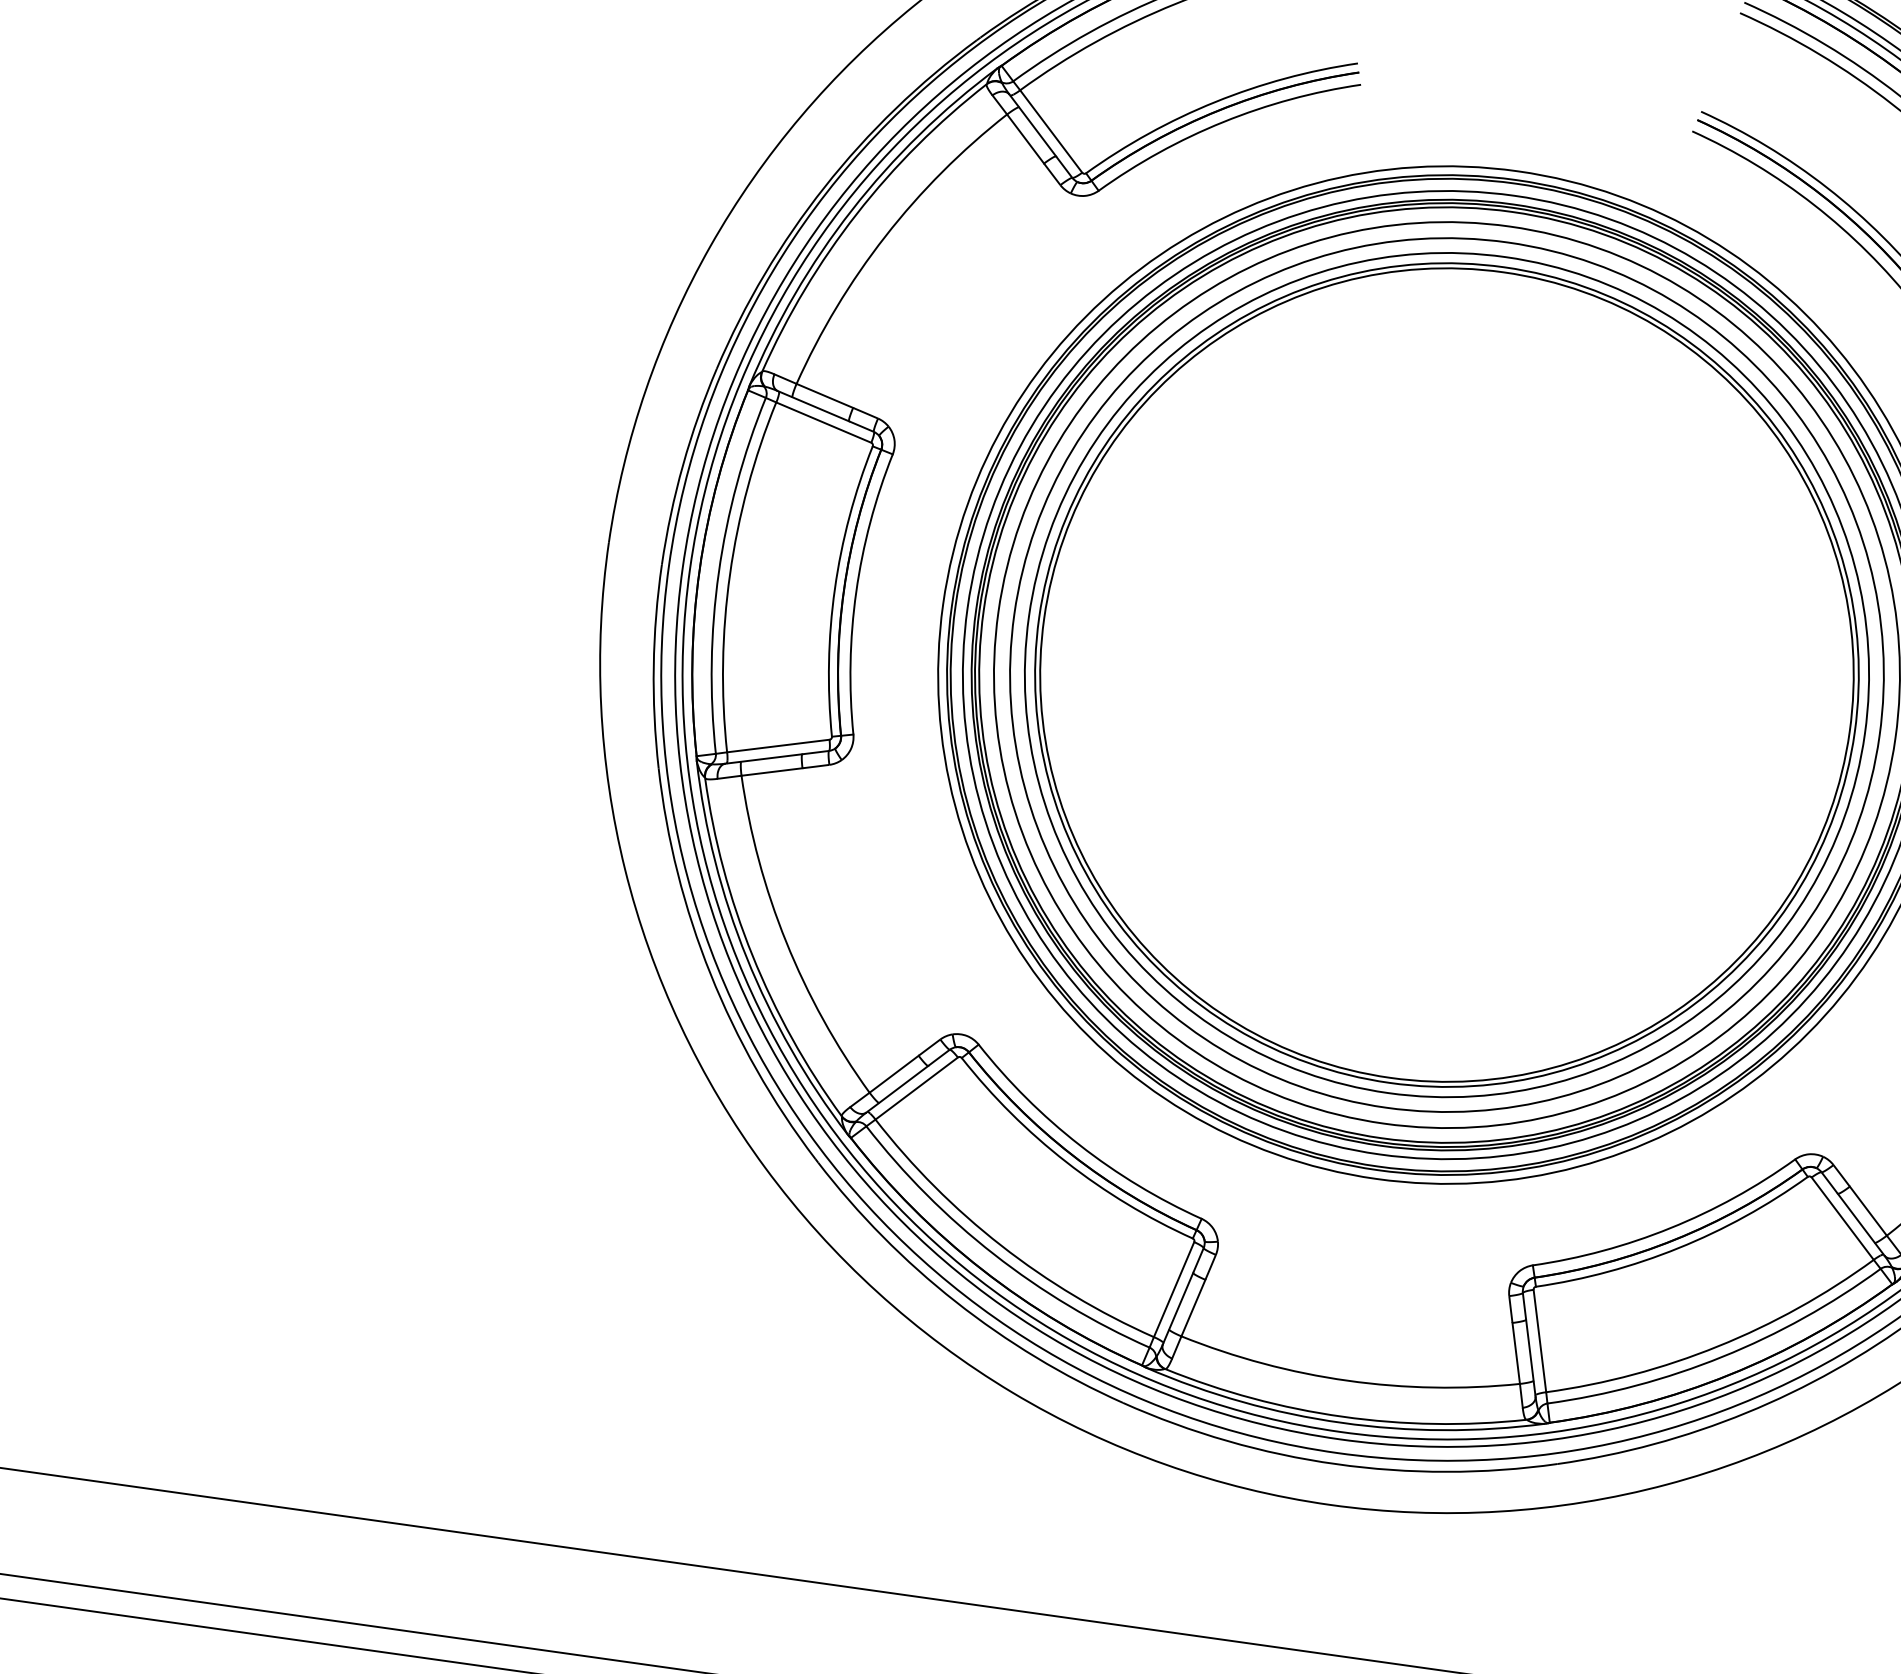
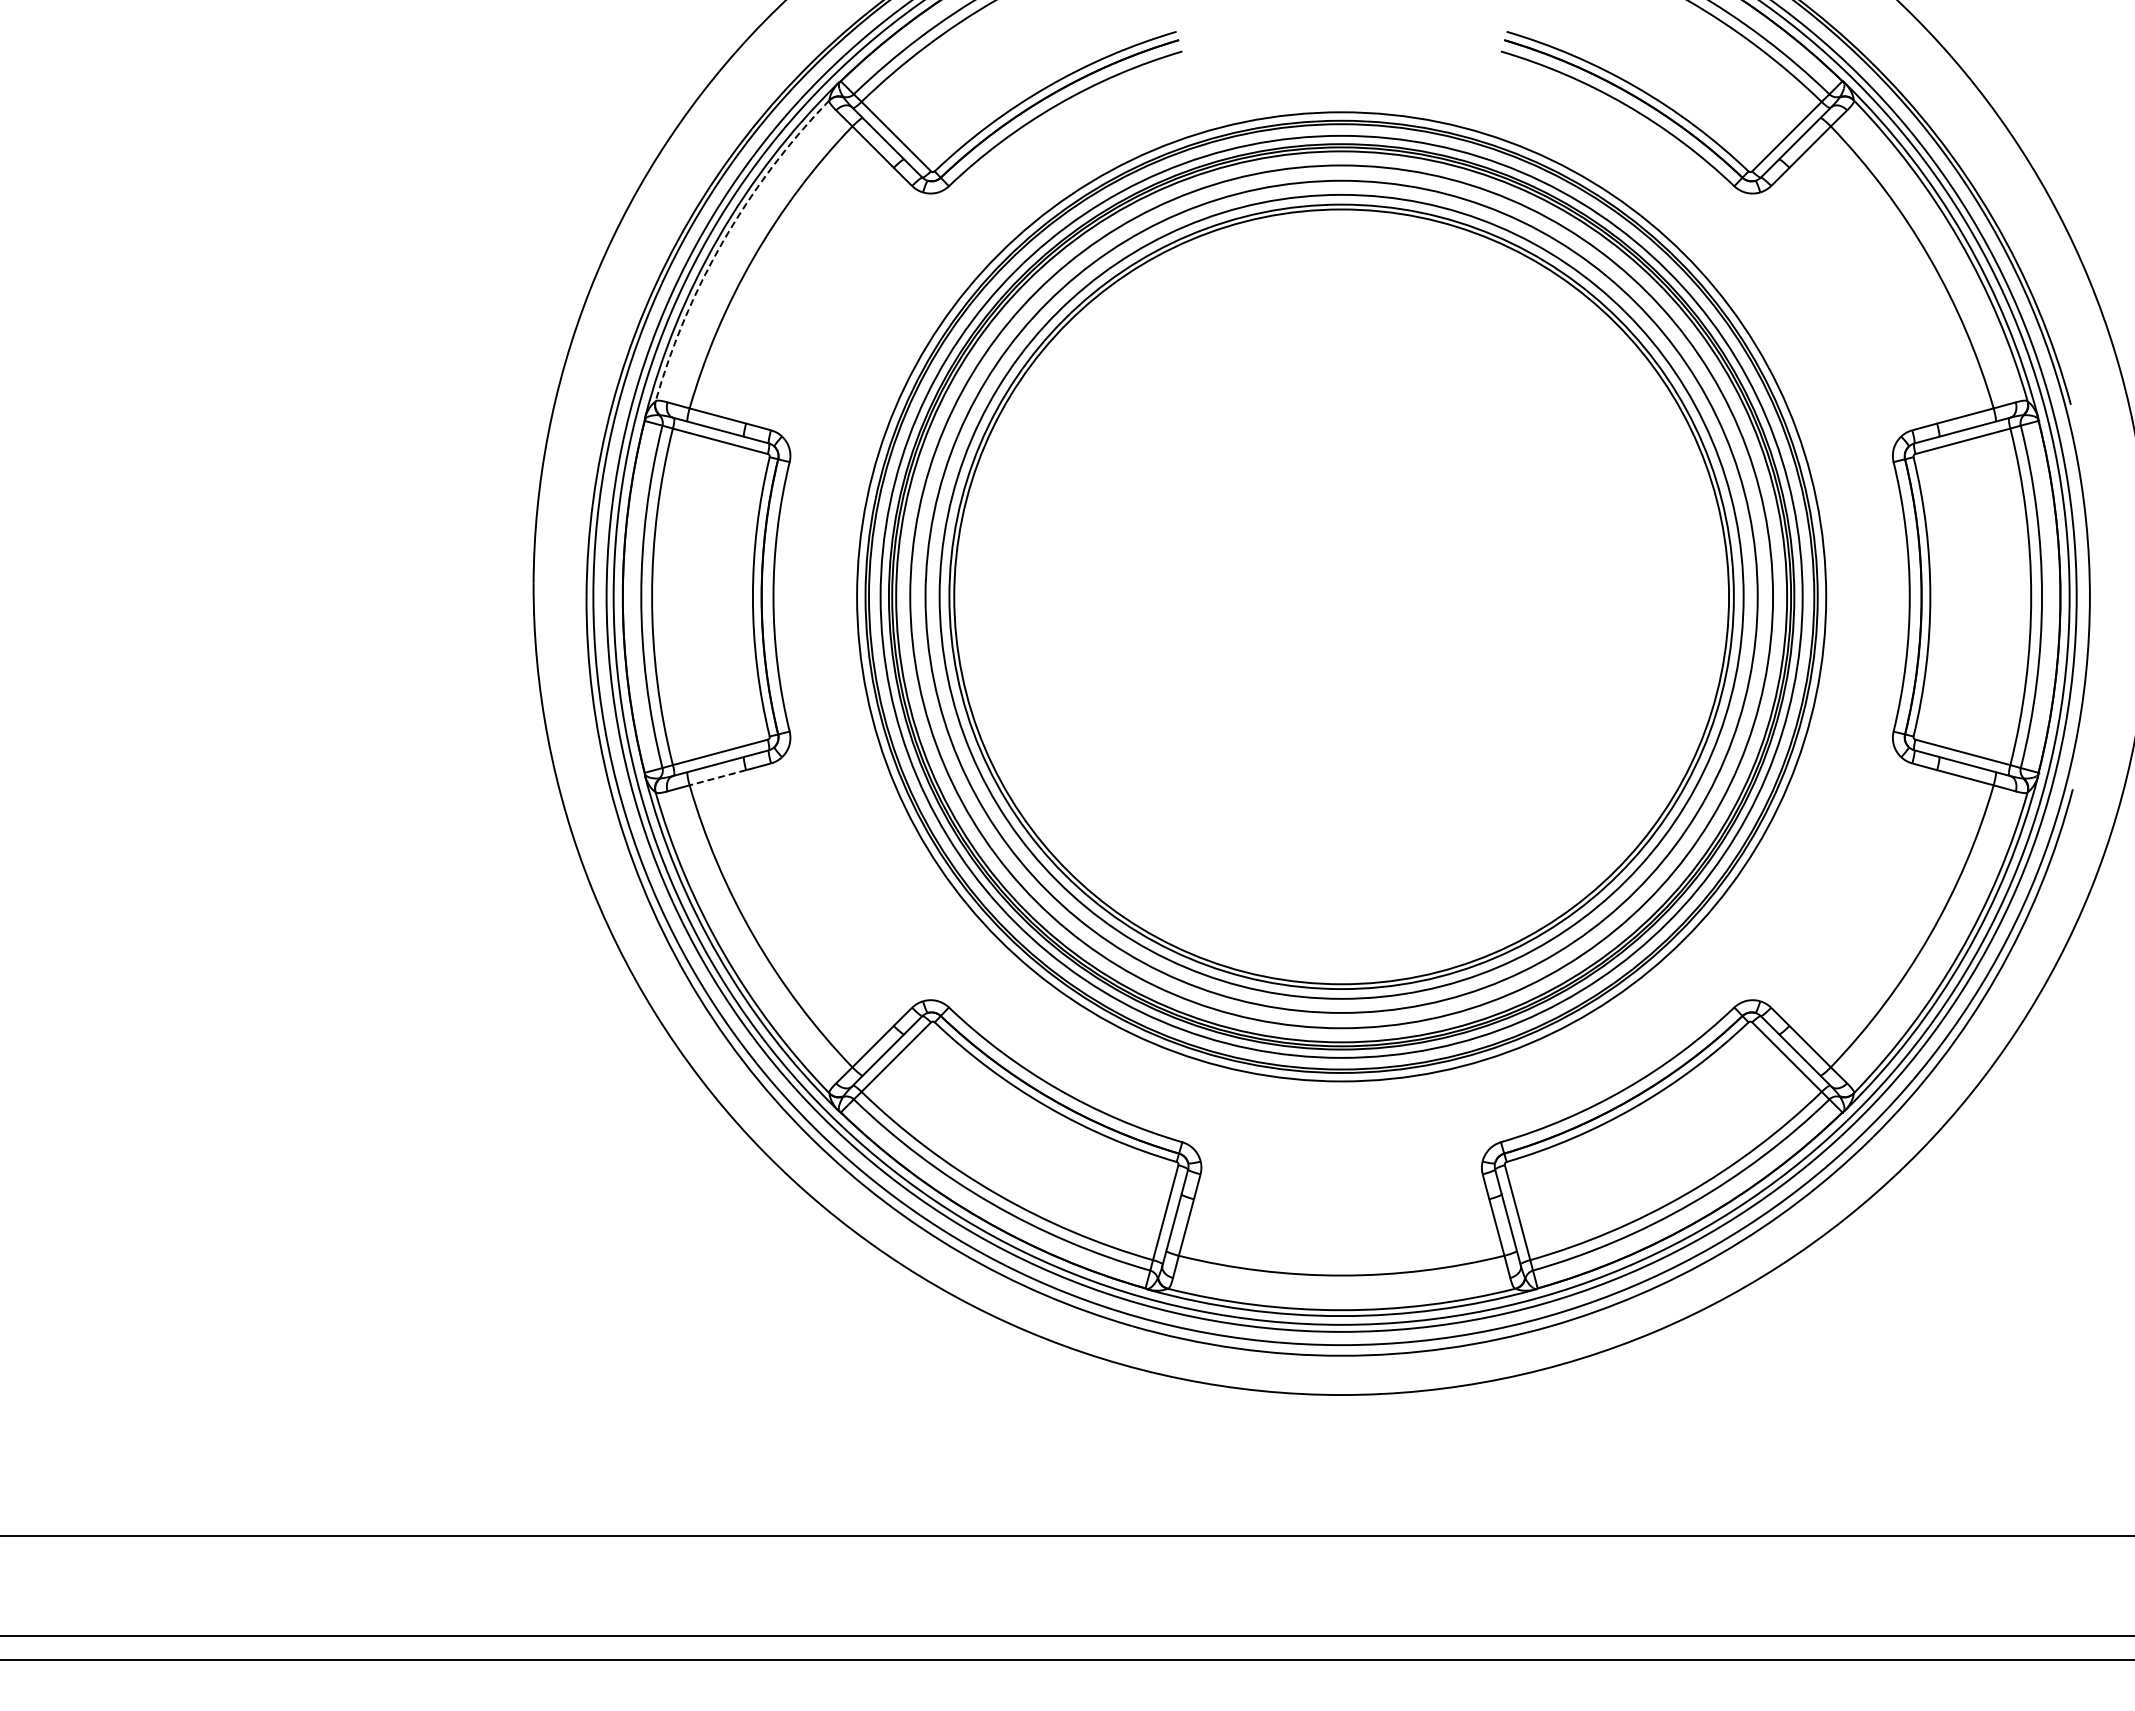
arc: (856, 214) -> (723, 240), solid -> dashed
line: (771, 771) -> (717, 777), solid -> dashed

